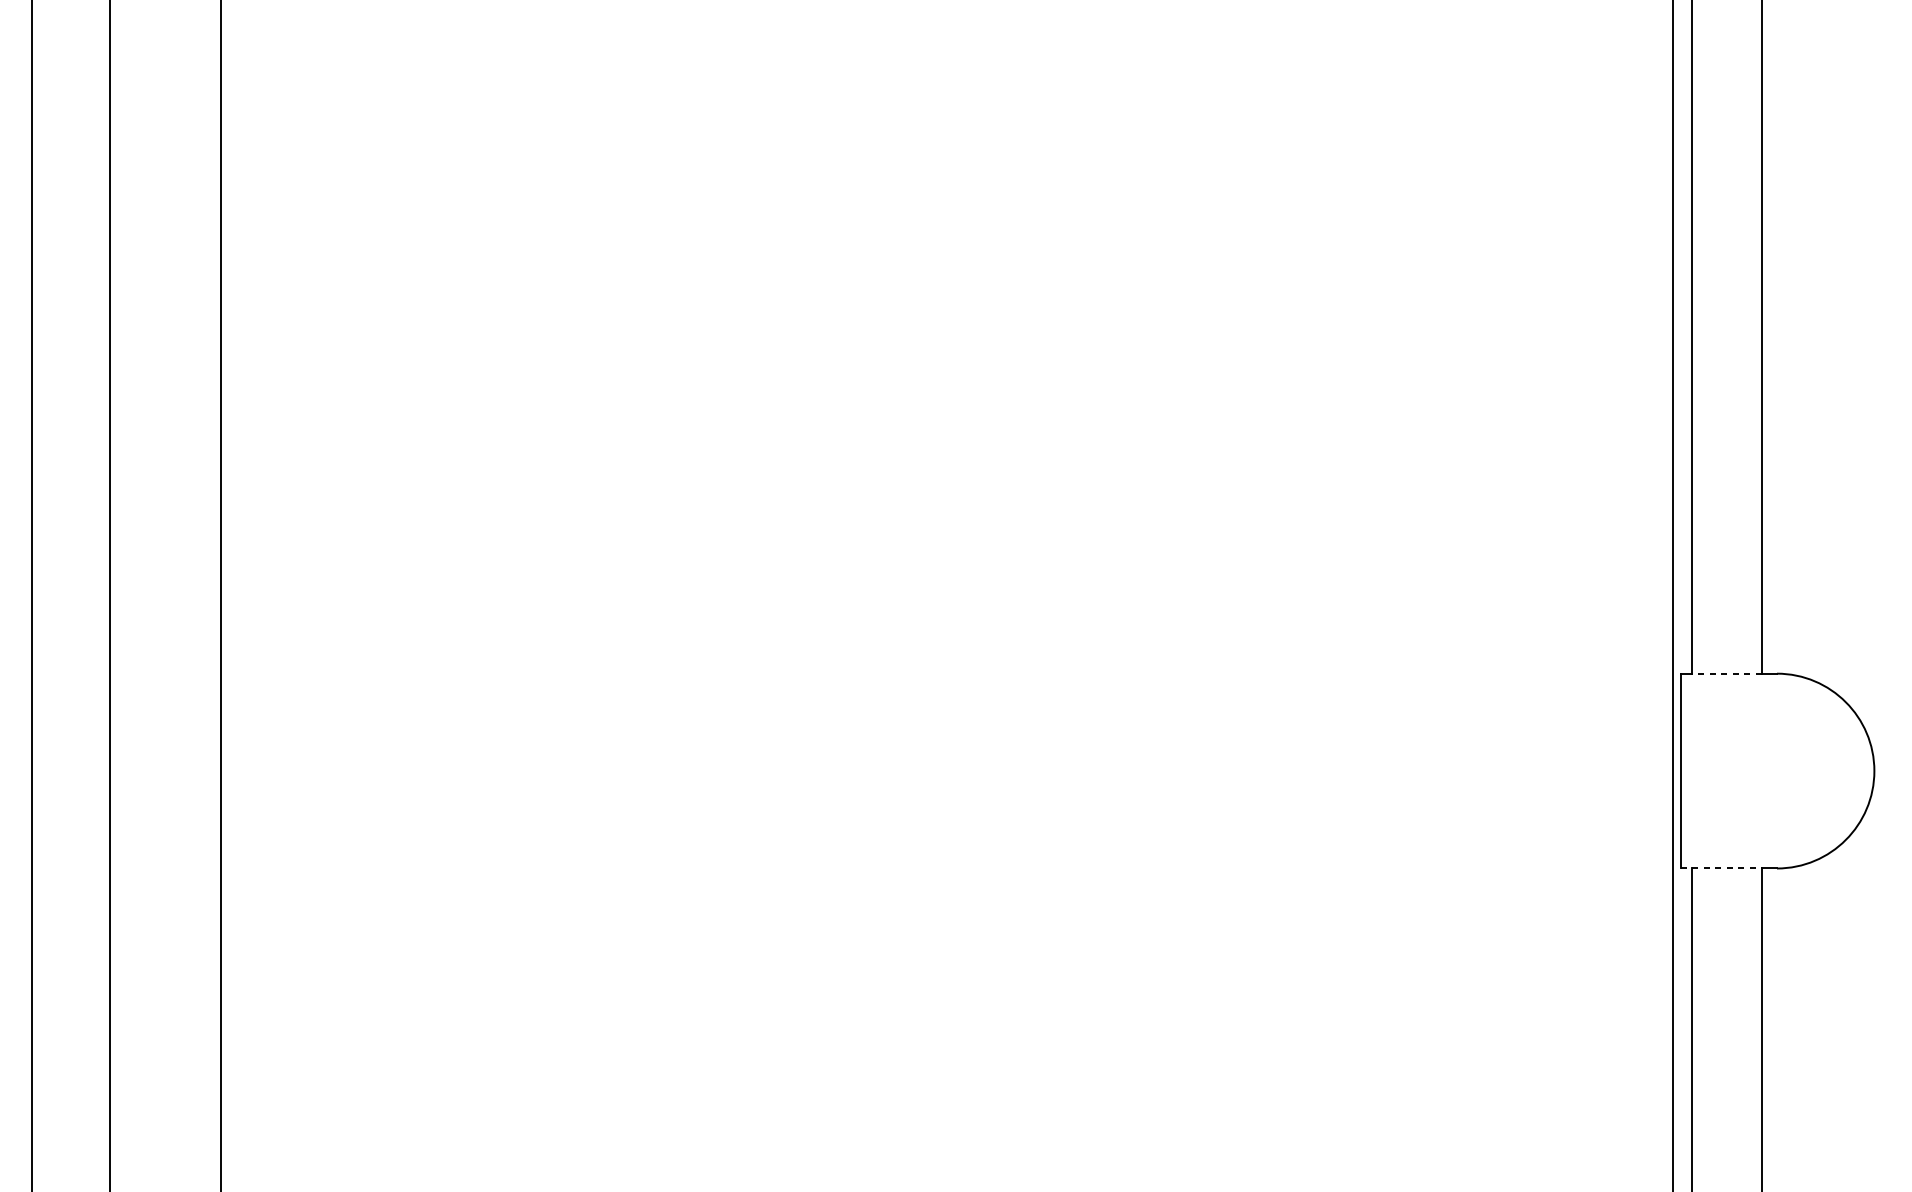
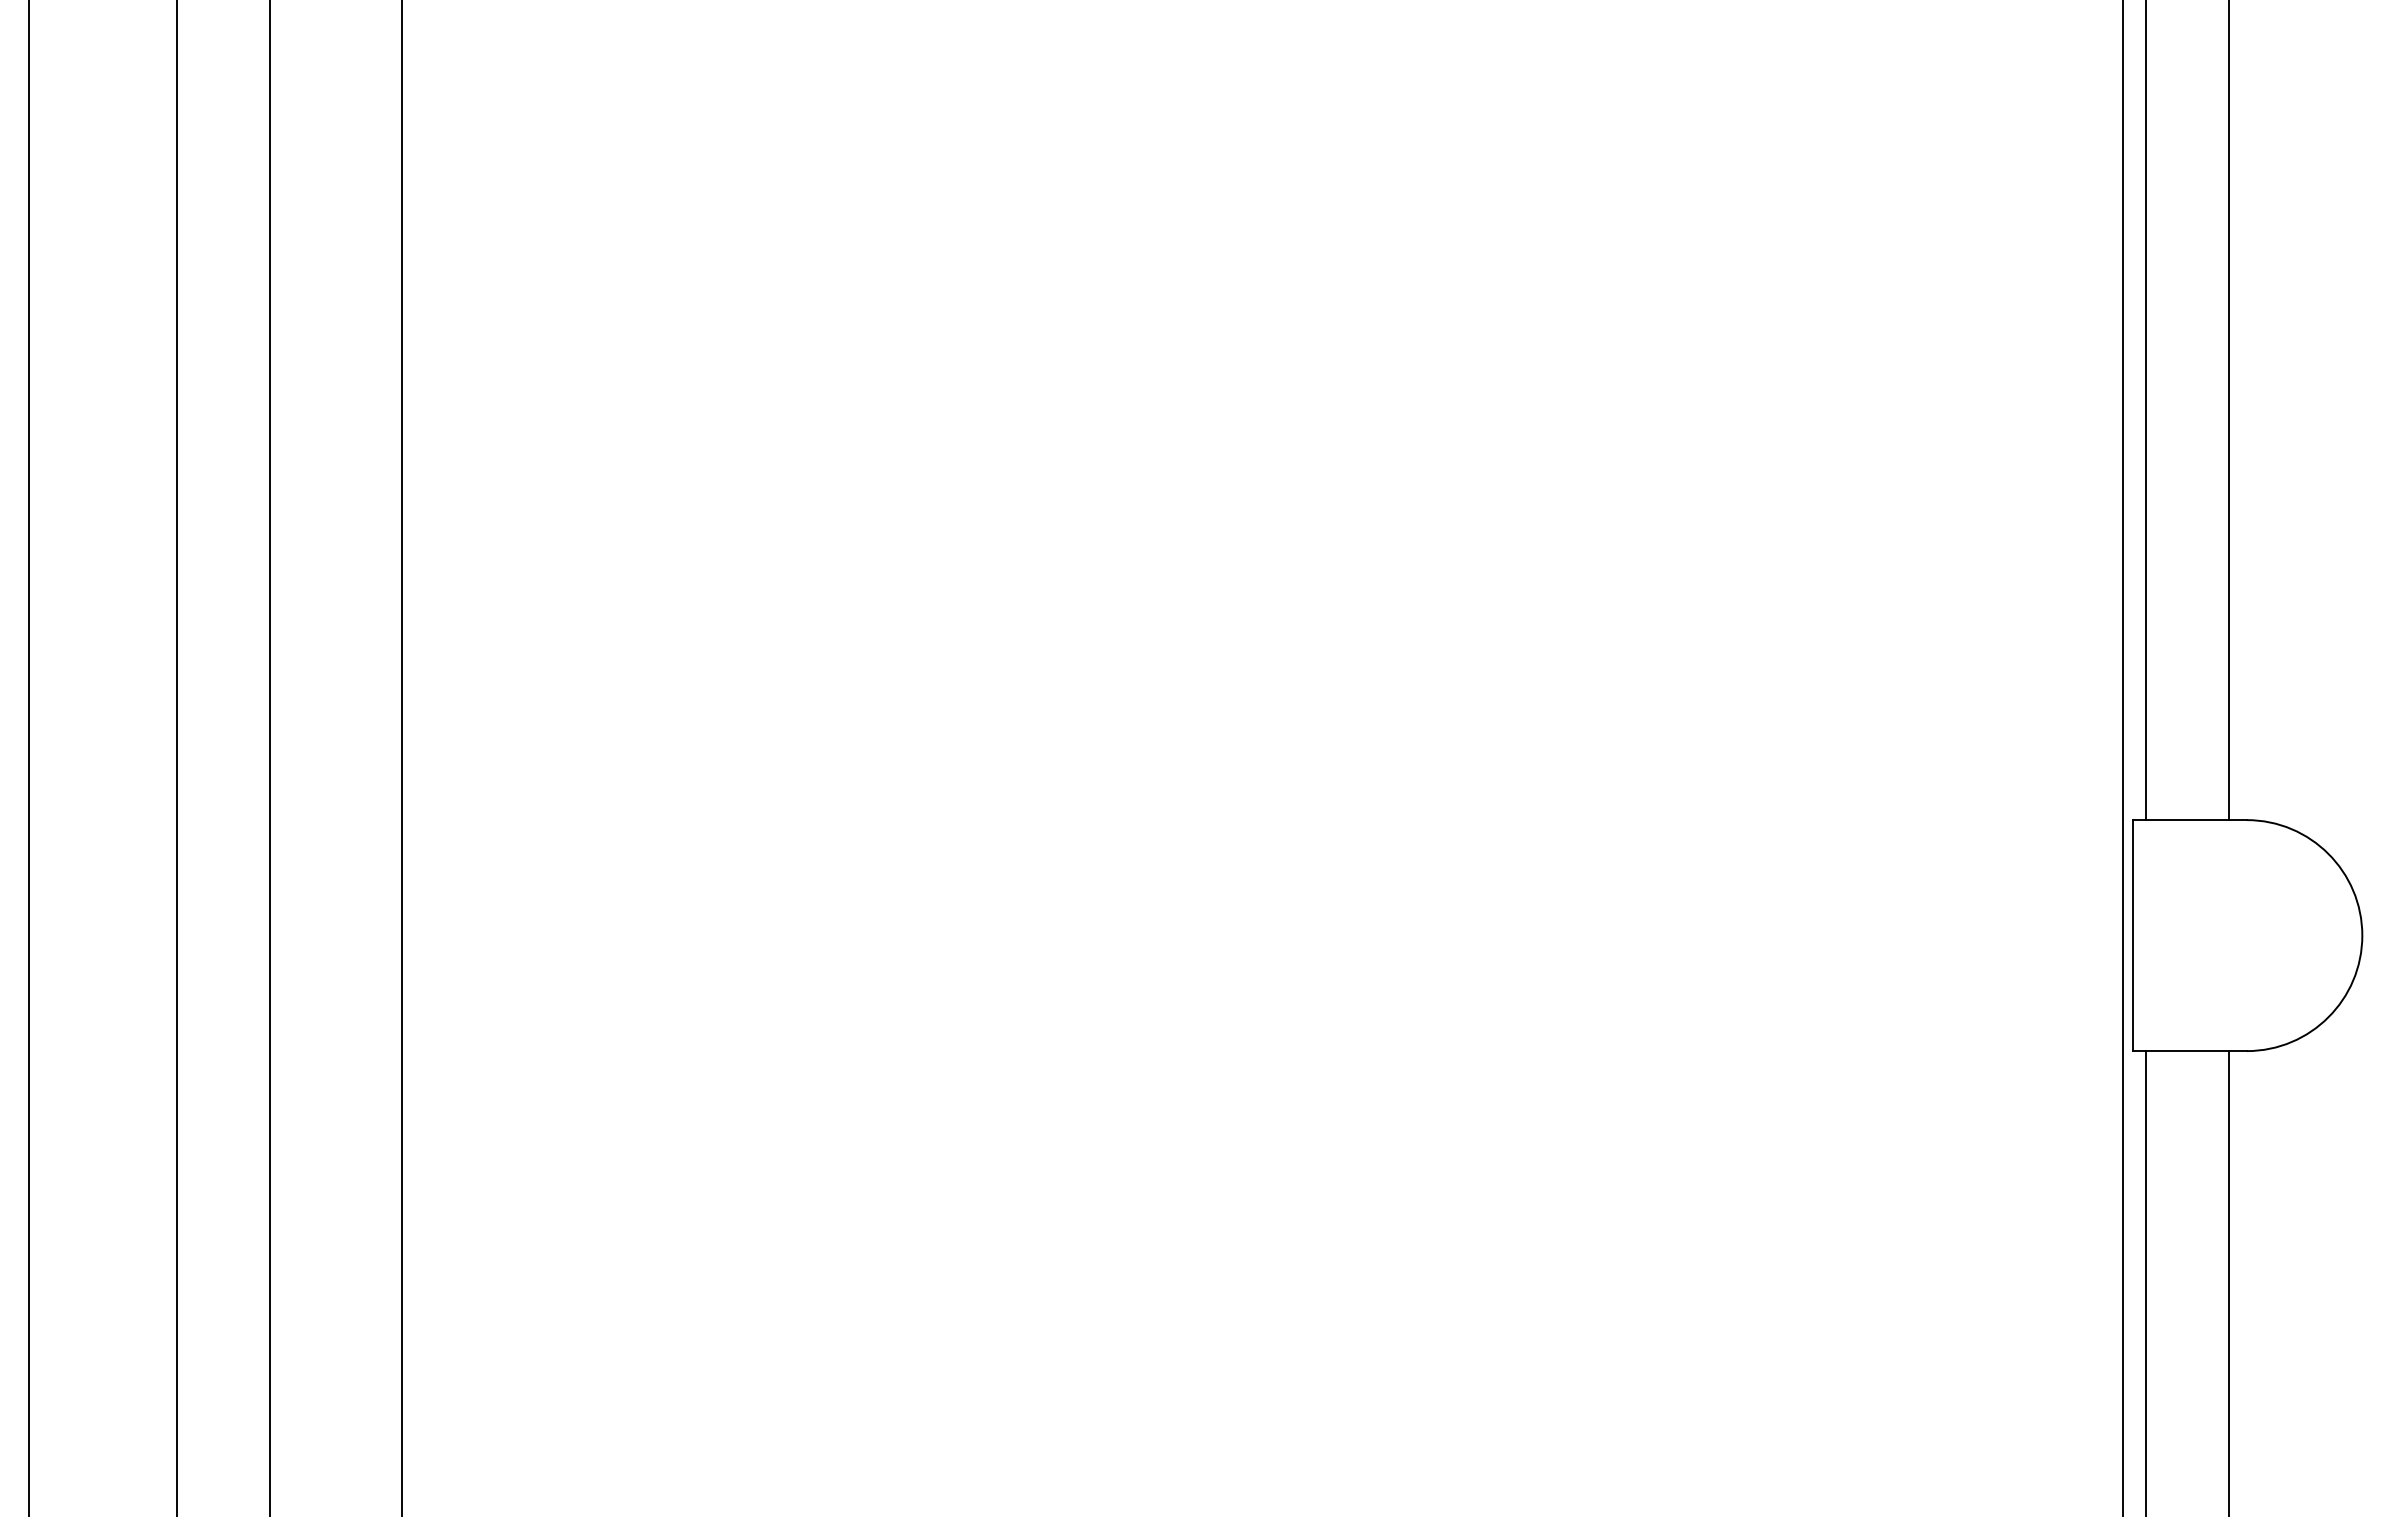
line: (1726, 674) -> (2186, 820), dashed -> solid
line: (1721, 868) -> (2180, 1051), dashed -> solid

